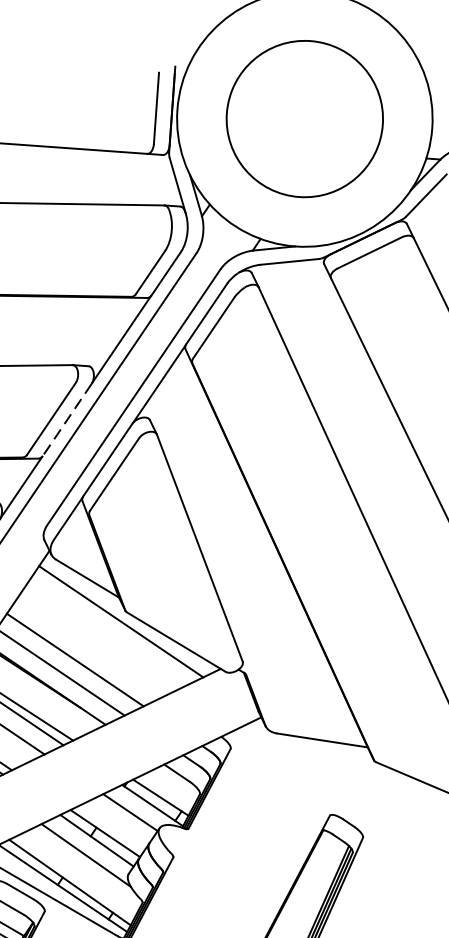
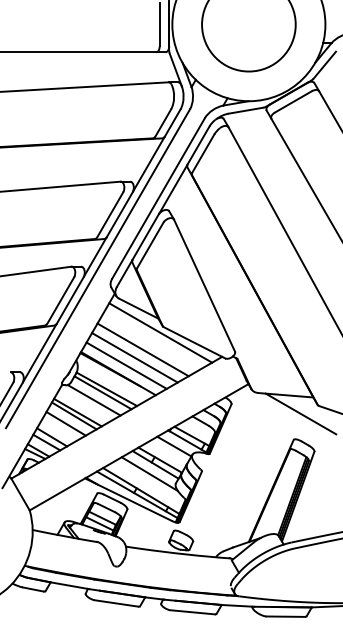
line: (66, 421) -> (119, 215), dashed -> solid
line: (88, 647) -> (142, 349), added
line: (344, 772) -> (300, 413), added

